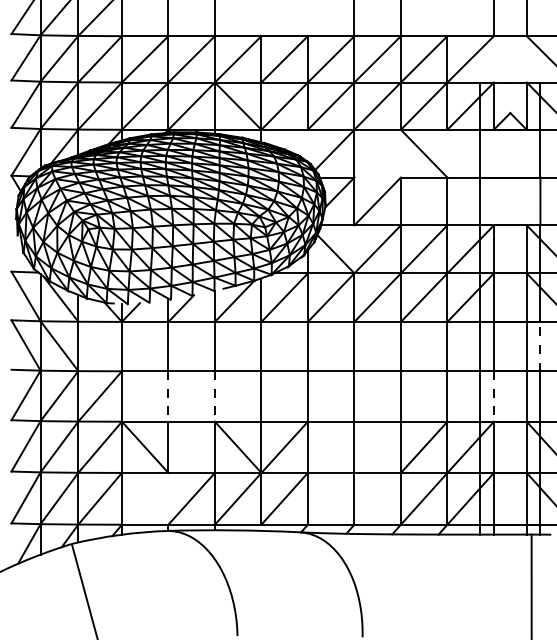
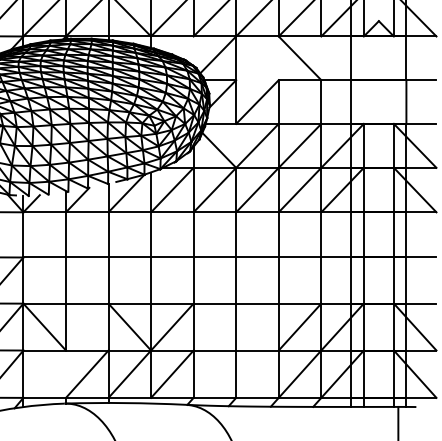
line: (540, 346) -> (406, 234), dashed -> solid
line: (168, 397) -> (66, 281), dashed -> solid
line: (214, 397) -> (108, 281), dashed -> solid
line: (493, 397) -> (363, 281), dashed -> solid

